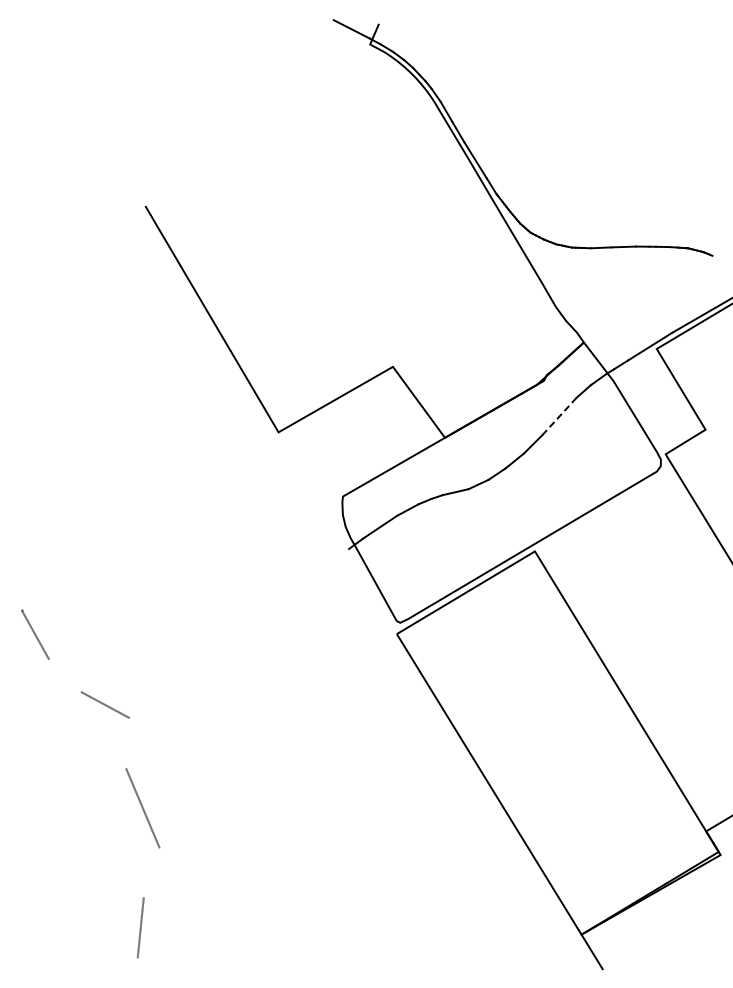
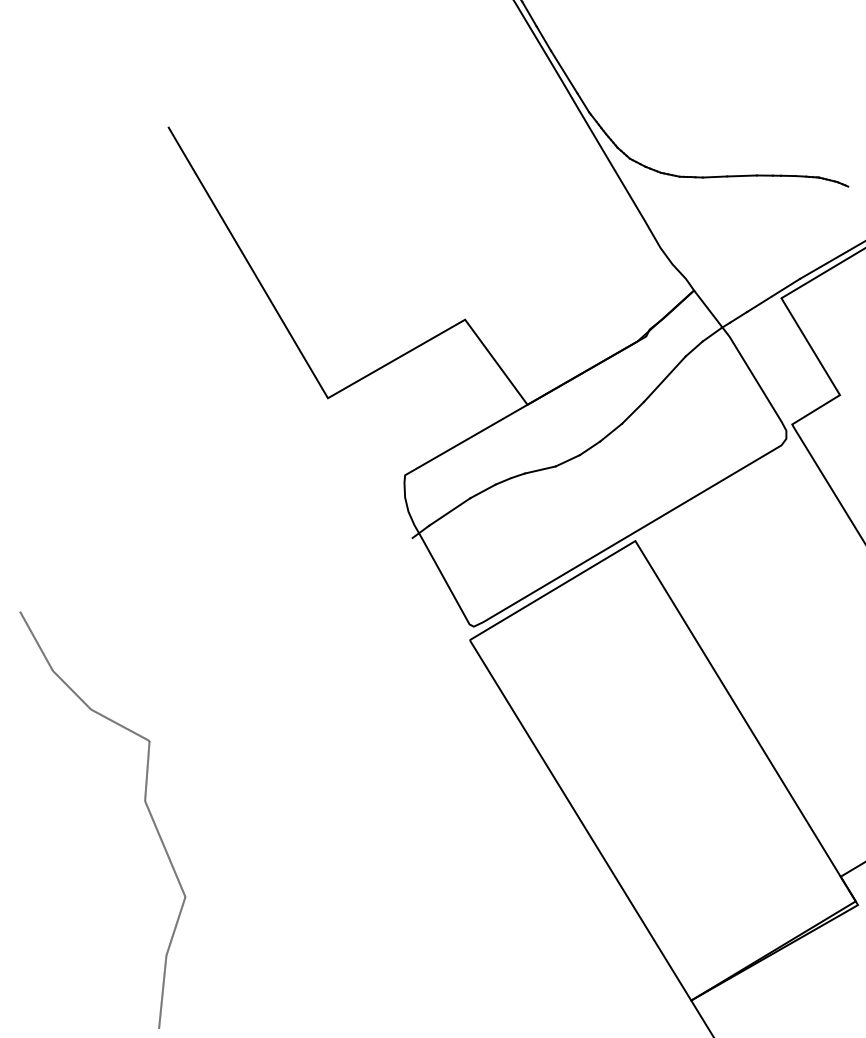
line: (559, 416) -> (664, 379), dashed -> solid
line: (64, 675) -> (71, 689), added
line: (127, 743) -> (146, 771), added
line: (151, 872) -> (175, 926), added

